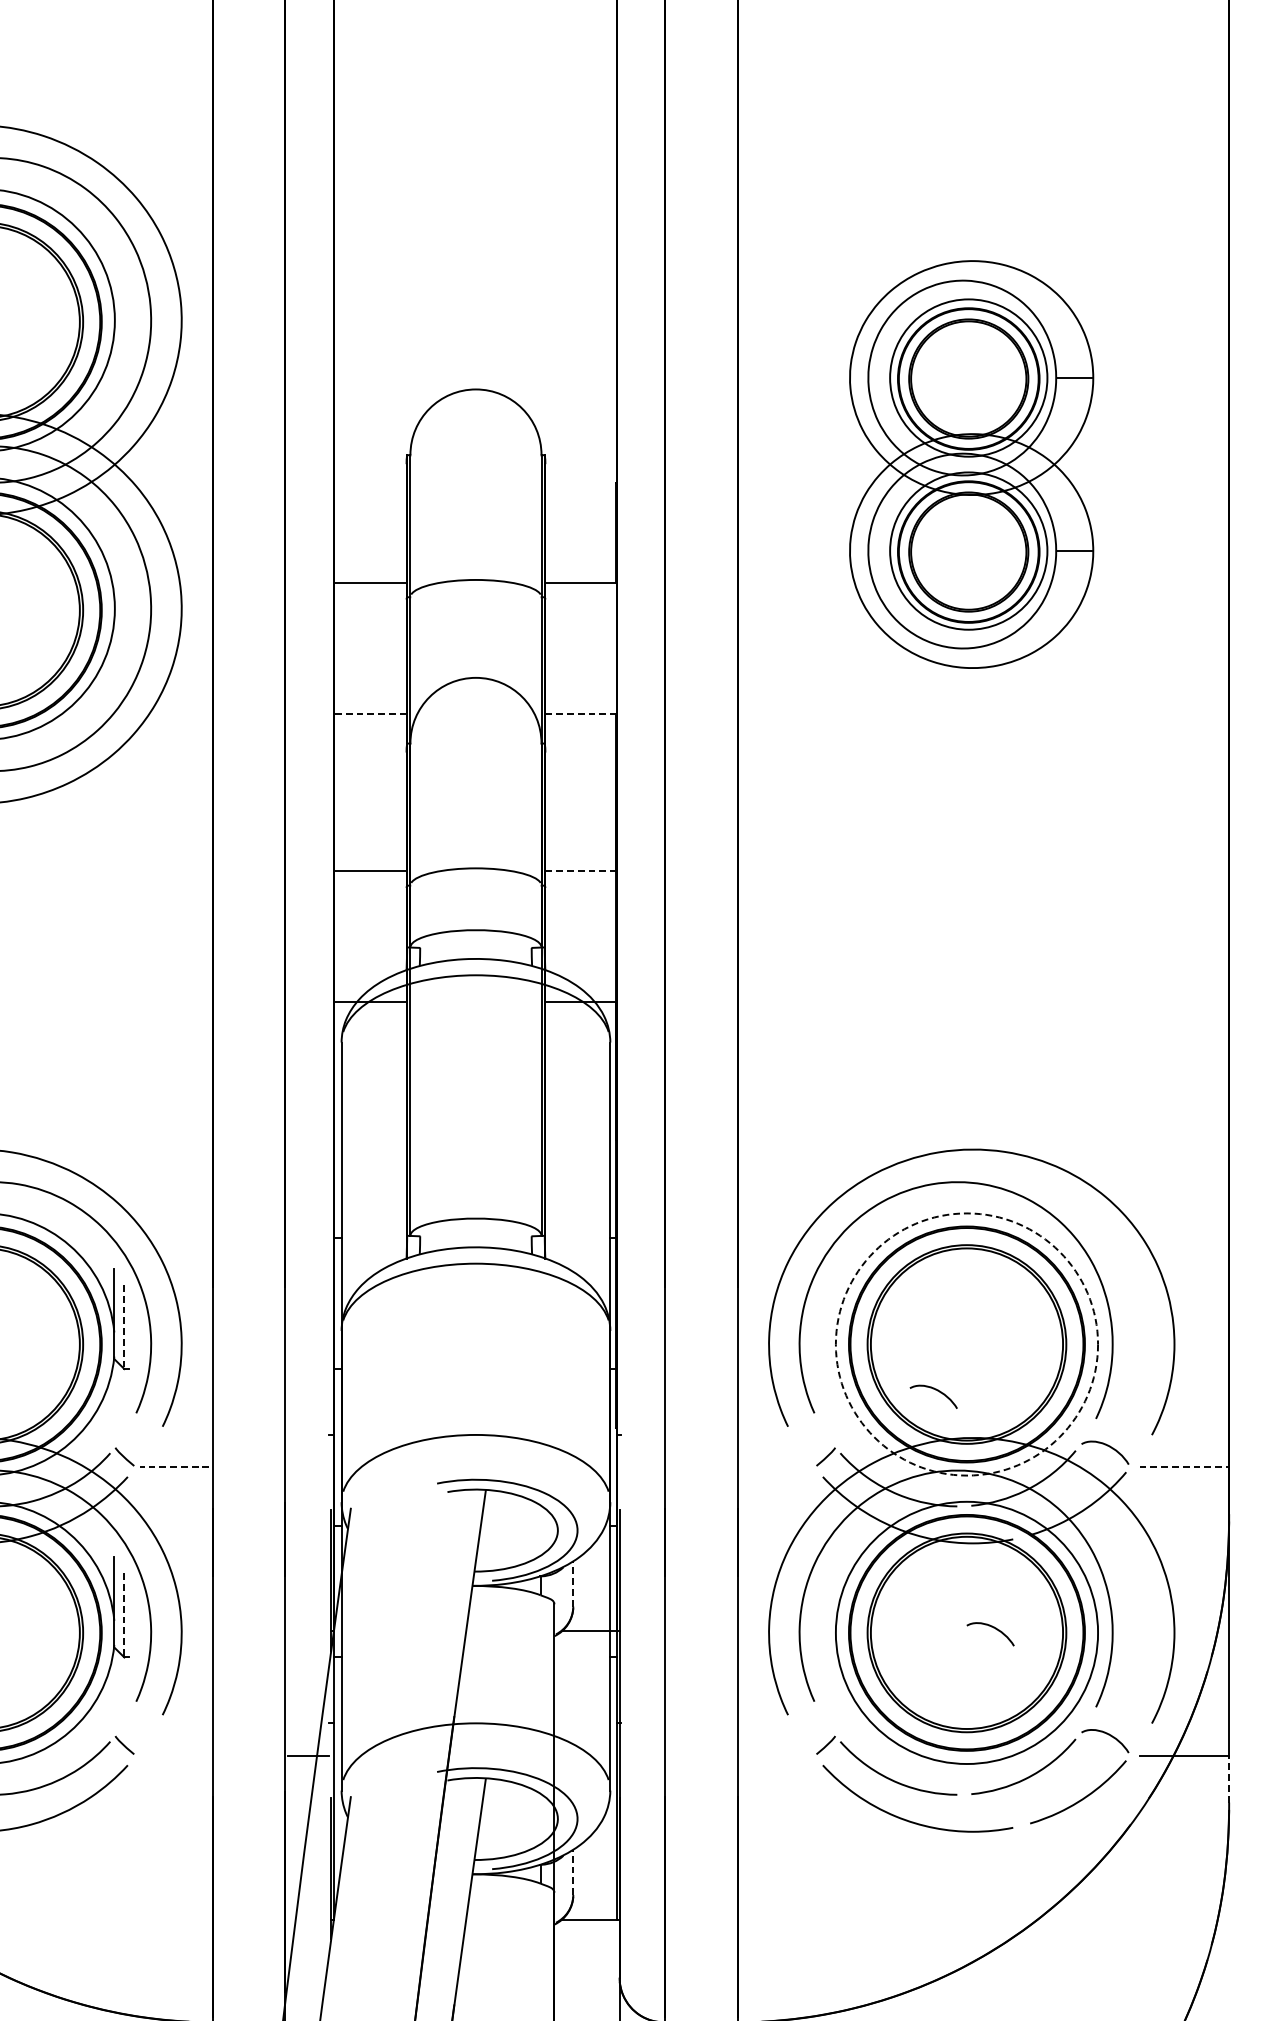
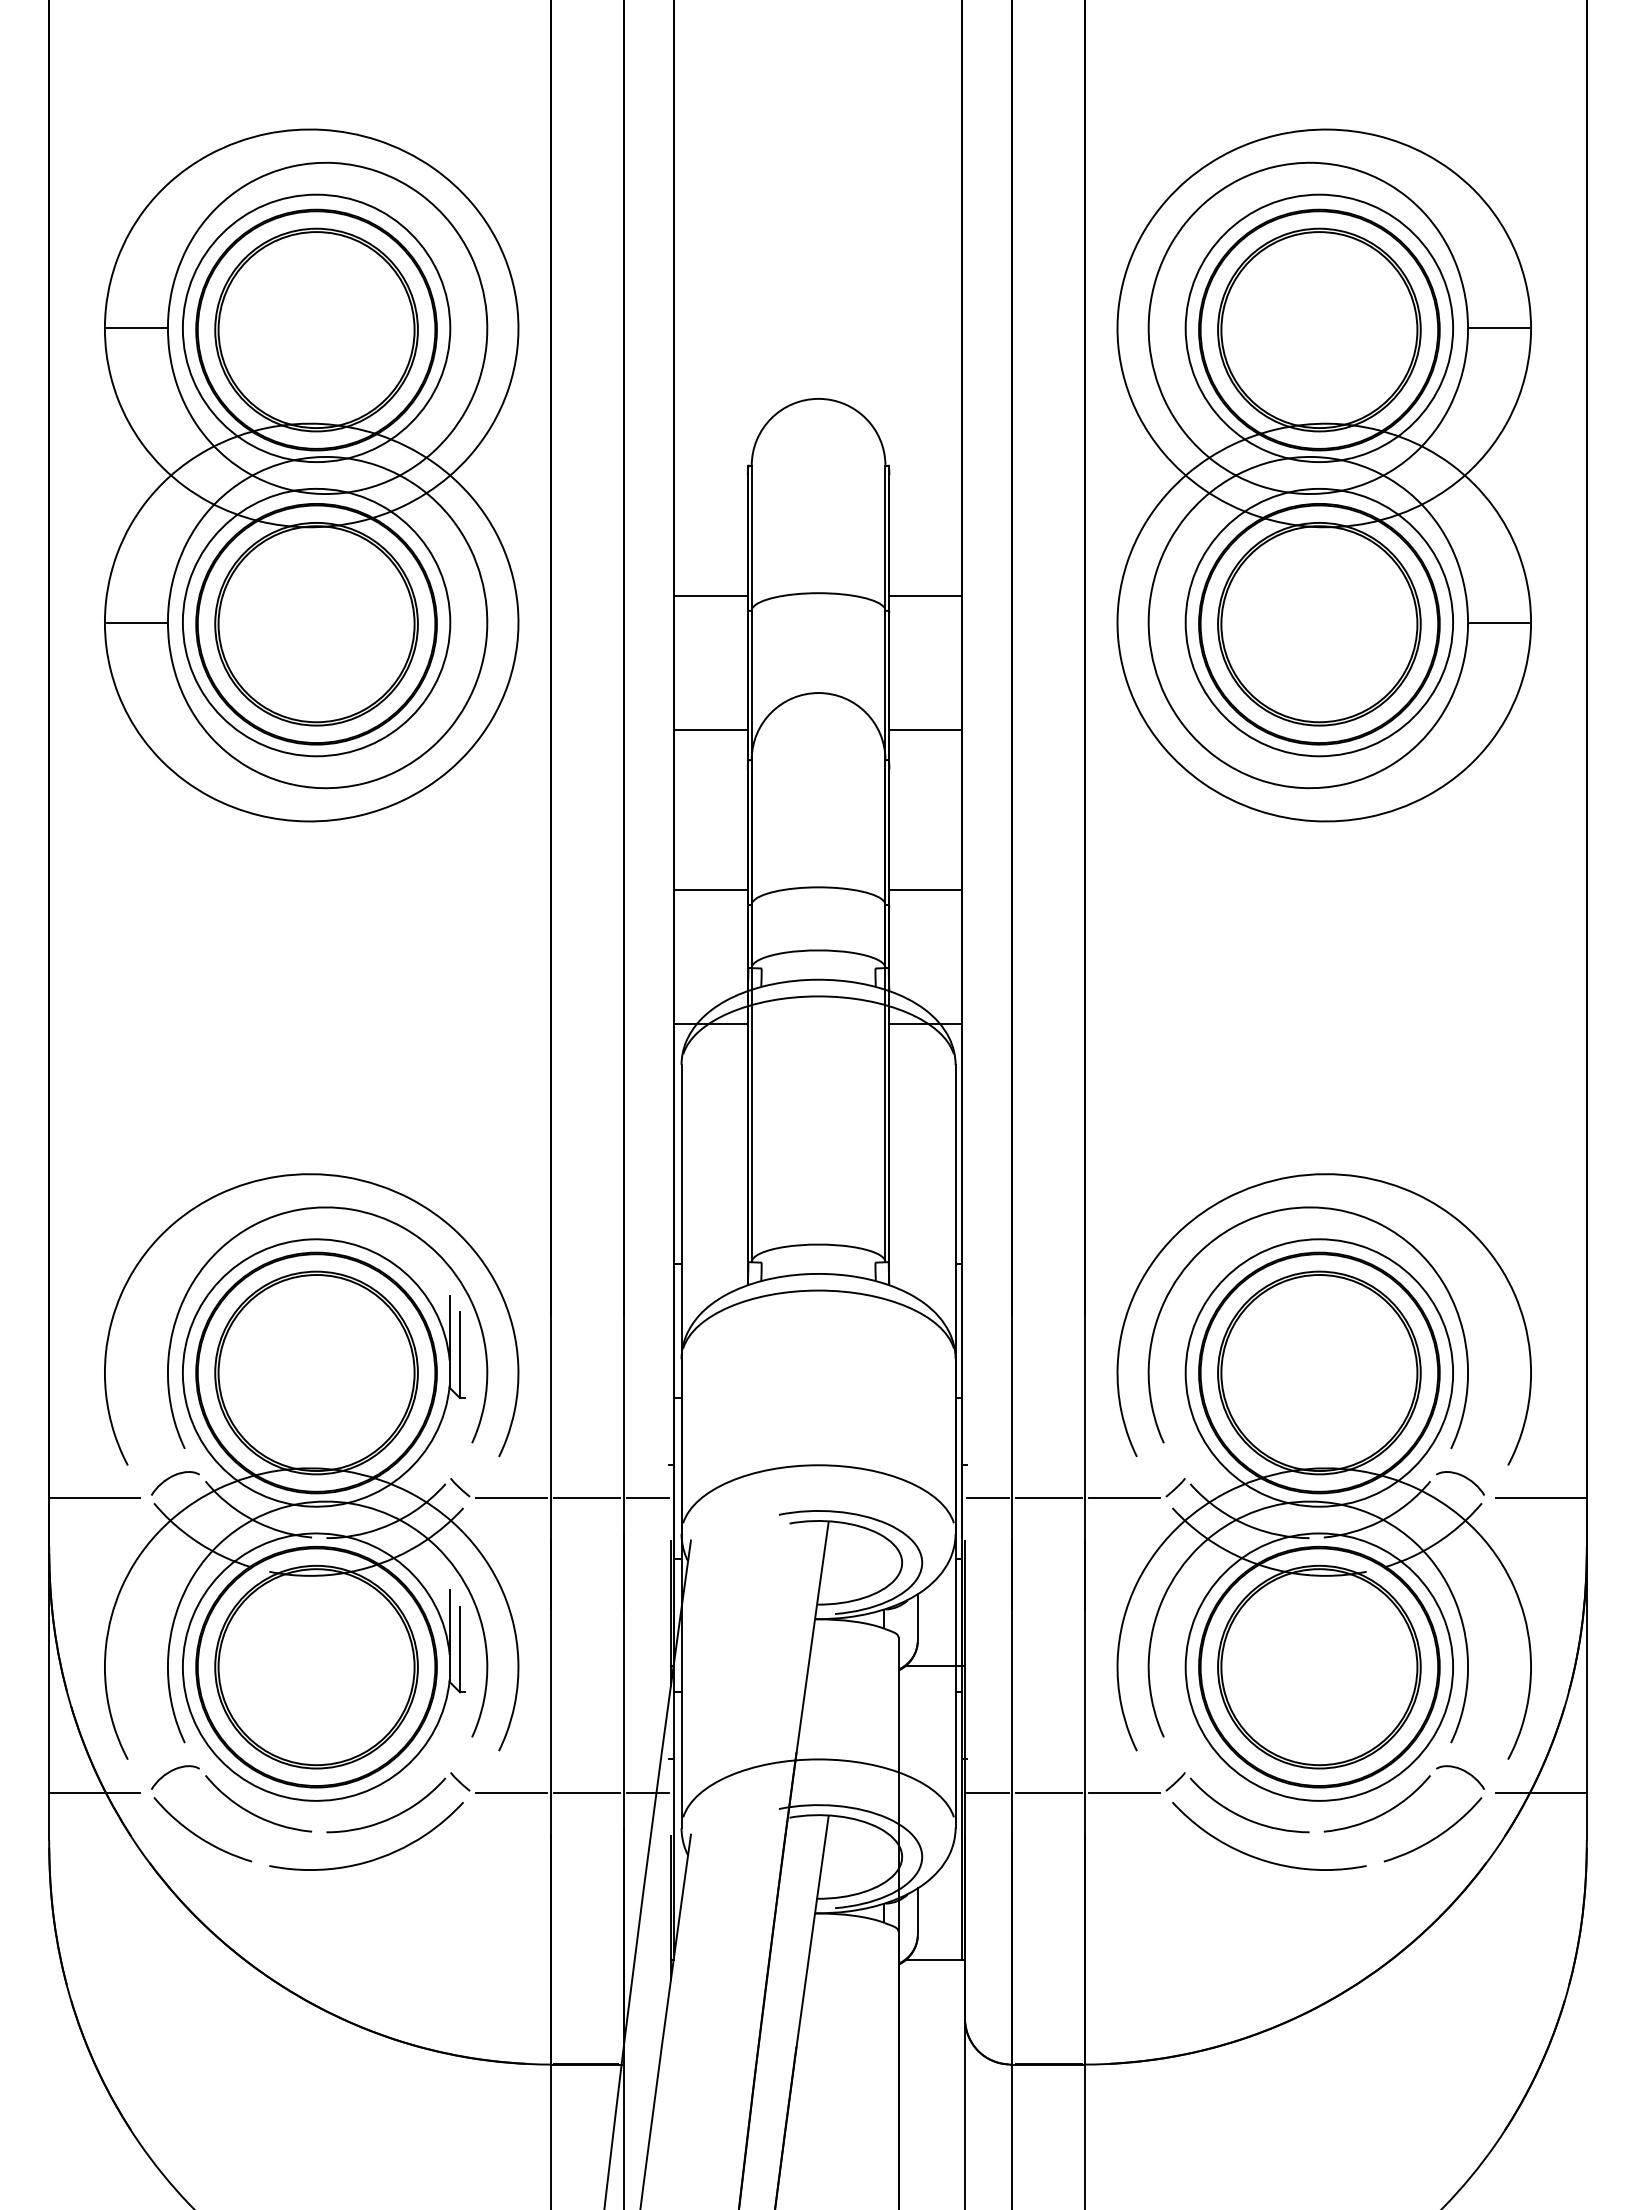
part: (970, 464) -> (1323, 475), size x1.67
line: (369, 713) -> (710, 729), dashed -> solid
line: (580, 713) -> (925, 729), dashed -> solid
line: (580, 870) -> (925, 889), dashed -> solid
line: (123, 1327) -> (459, 1355), dashed -> solid
circle: (967, 1344) -> (1319, 1372), dashed -> solid
curve: (936, 1391) -> (1288, 1420), removed
line: (173, 1467) -> (510, 1498), dashed -> solid
line: (249, 1467) -> (587, 1498), added
line: (308, 1467) -> (647, 1498), added
line: (641, 1467) -> (987, 1498), added
line: (701, 1467) -> (1048, 1498), added
line: (775, 1467) -> (1124, 1498), added
line: (1184, 1467) -> (1541, 1498), dashed -> solid
line: (572, 1583) -> (917, 1616), dashed -> solid
line: (123, 1615) -> (459, 1649), dashed -> solid
curve: (993, 1628) -> (1346, 1662), removed
line: (173, 1755) -> (510, 1792), added
line: (249, 1755) -> (587, 1792), added
line: (641, 1755) -> (987, 1792), added
line: (701, 1755) -> (1048, 1792), added
line: (775, 1755) -> (1124, 1792), added
line: (1228, 1779) -> (1586, 1816), dashed -> solid
line: (572, 1871) -> (917, 1910), dashed -> solid

